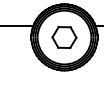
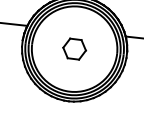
part: (64, 37) -> (74, 49), size x0.6

